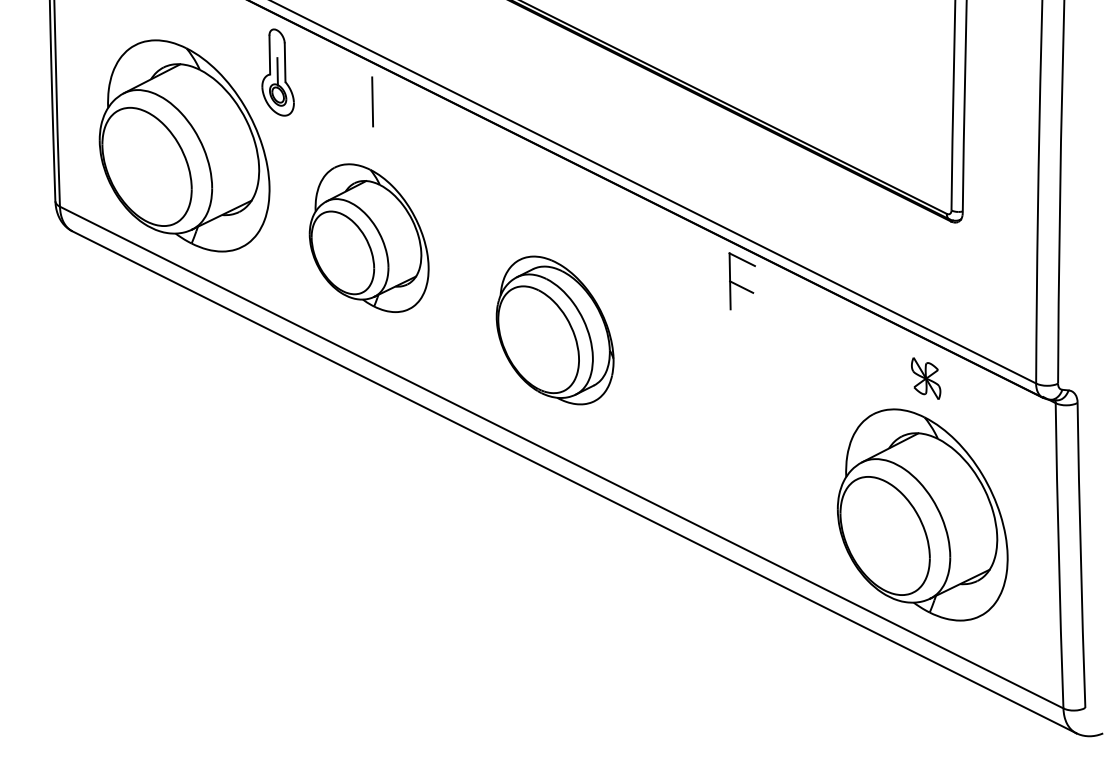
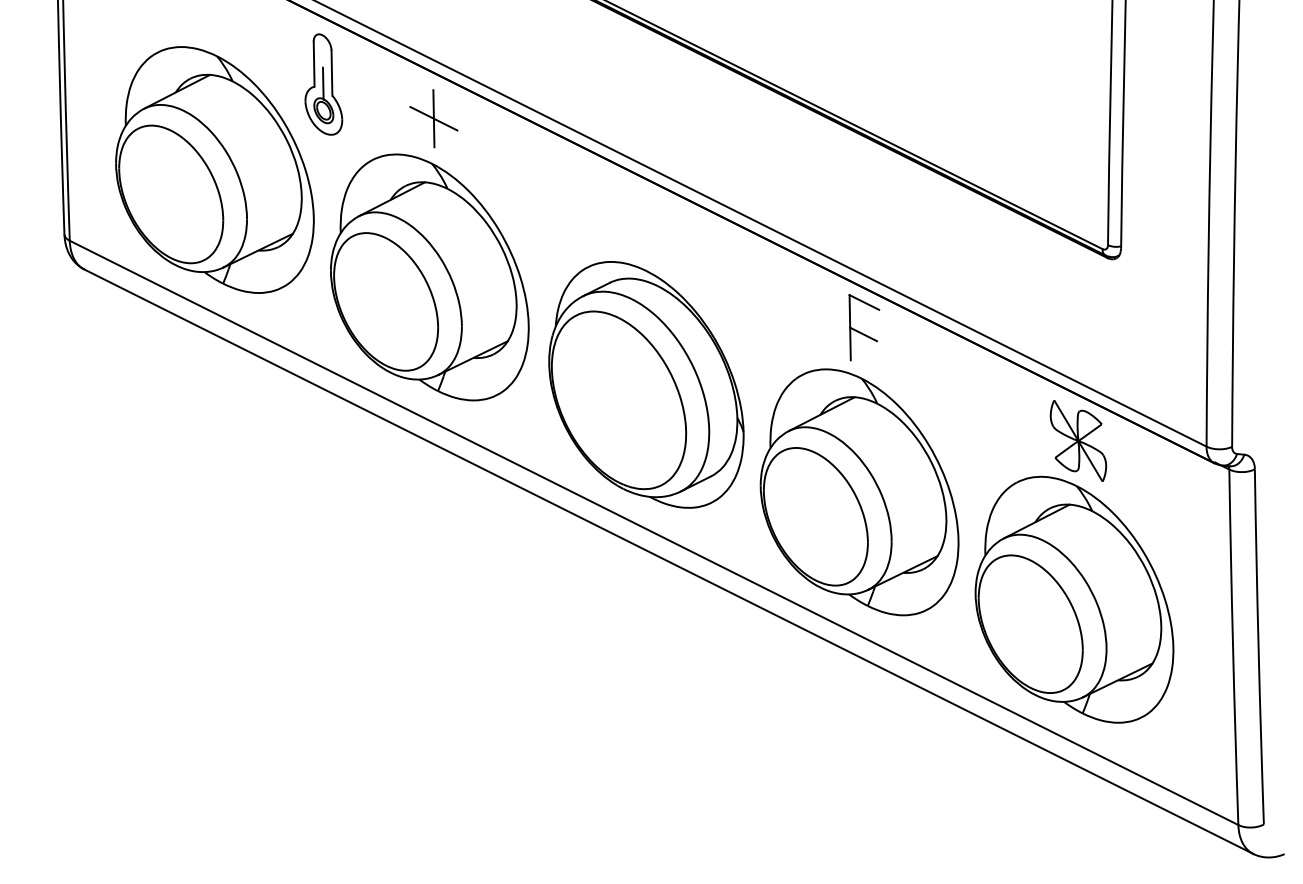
line: (372, 101) -> (433, 118), added
part: (368, 238) -> (429, 277), size x1.43
part: (555, 330) -> (646, 384), size x1.43
part: (926, 378) -> (1078, 440), size x1.67
part: (738, 422) -> (859, 492), added

